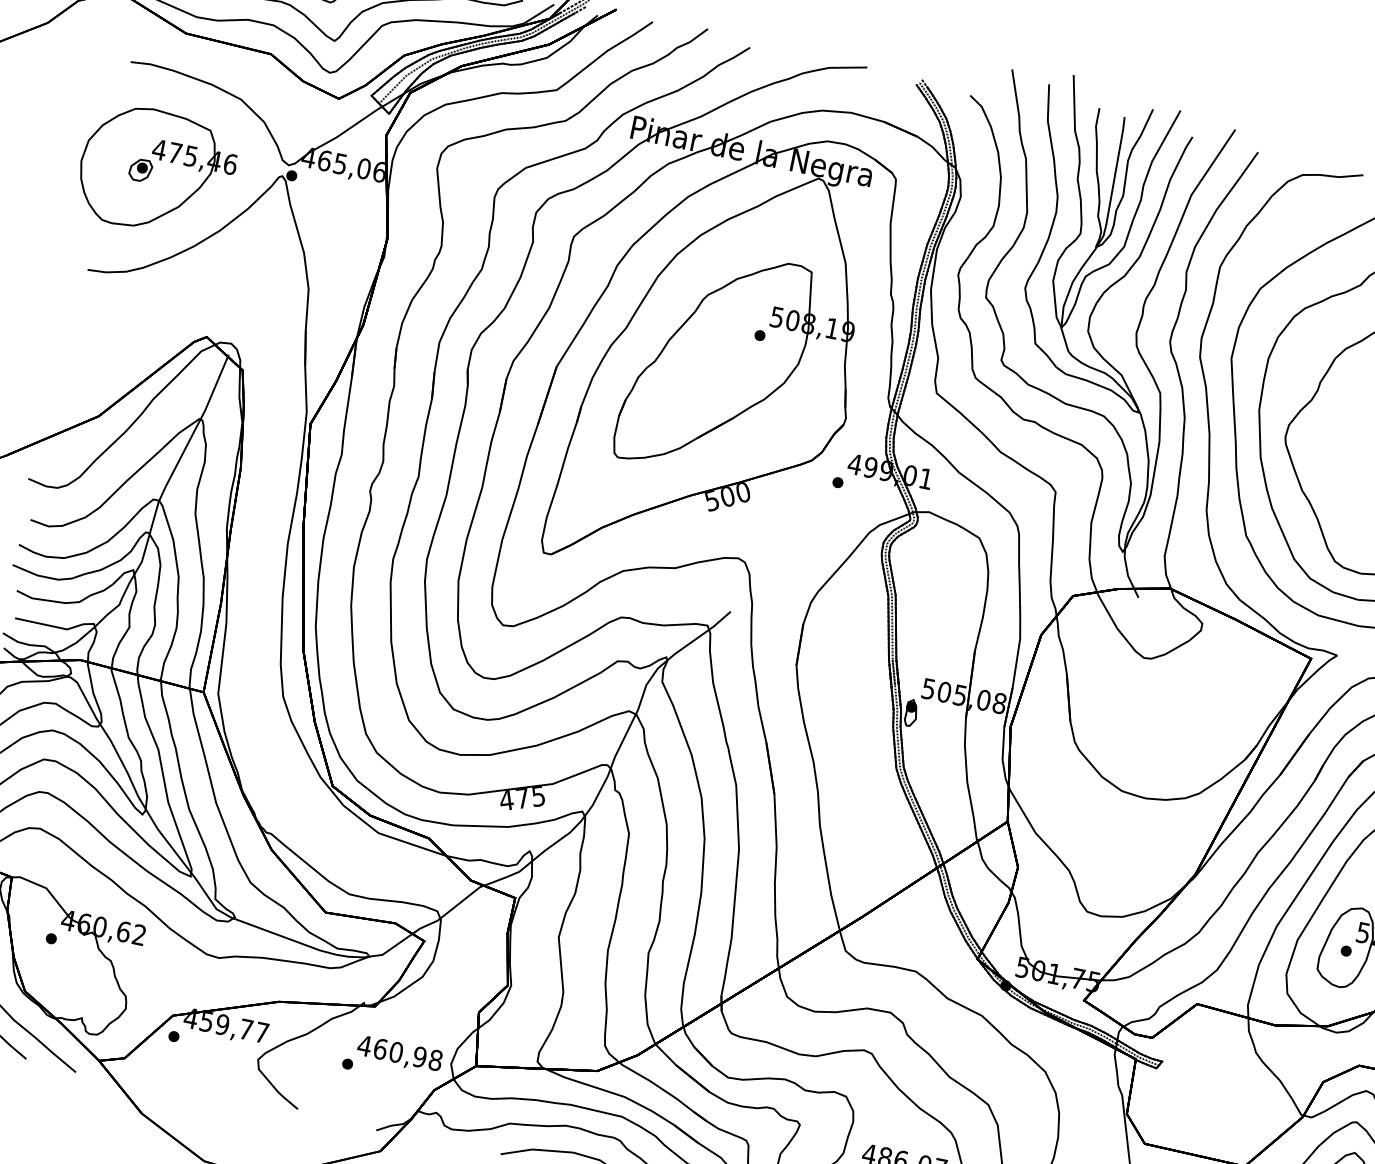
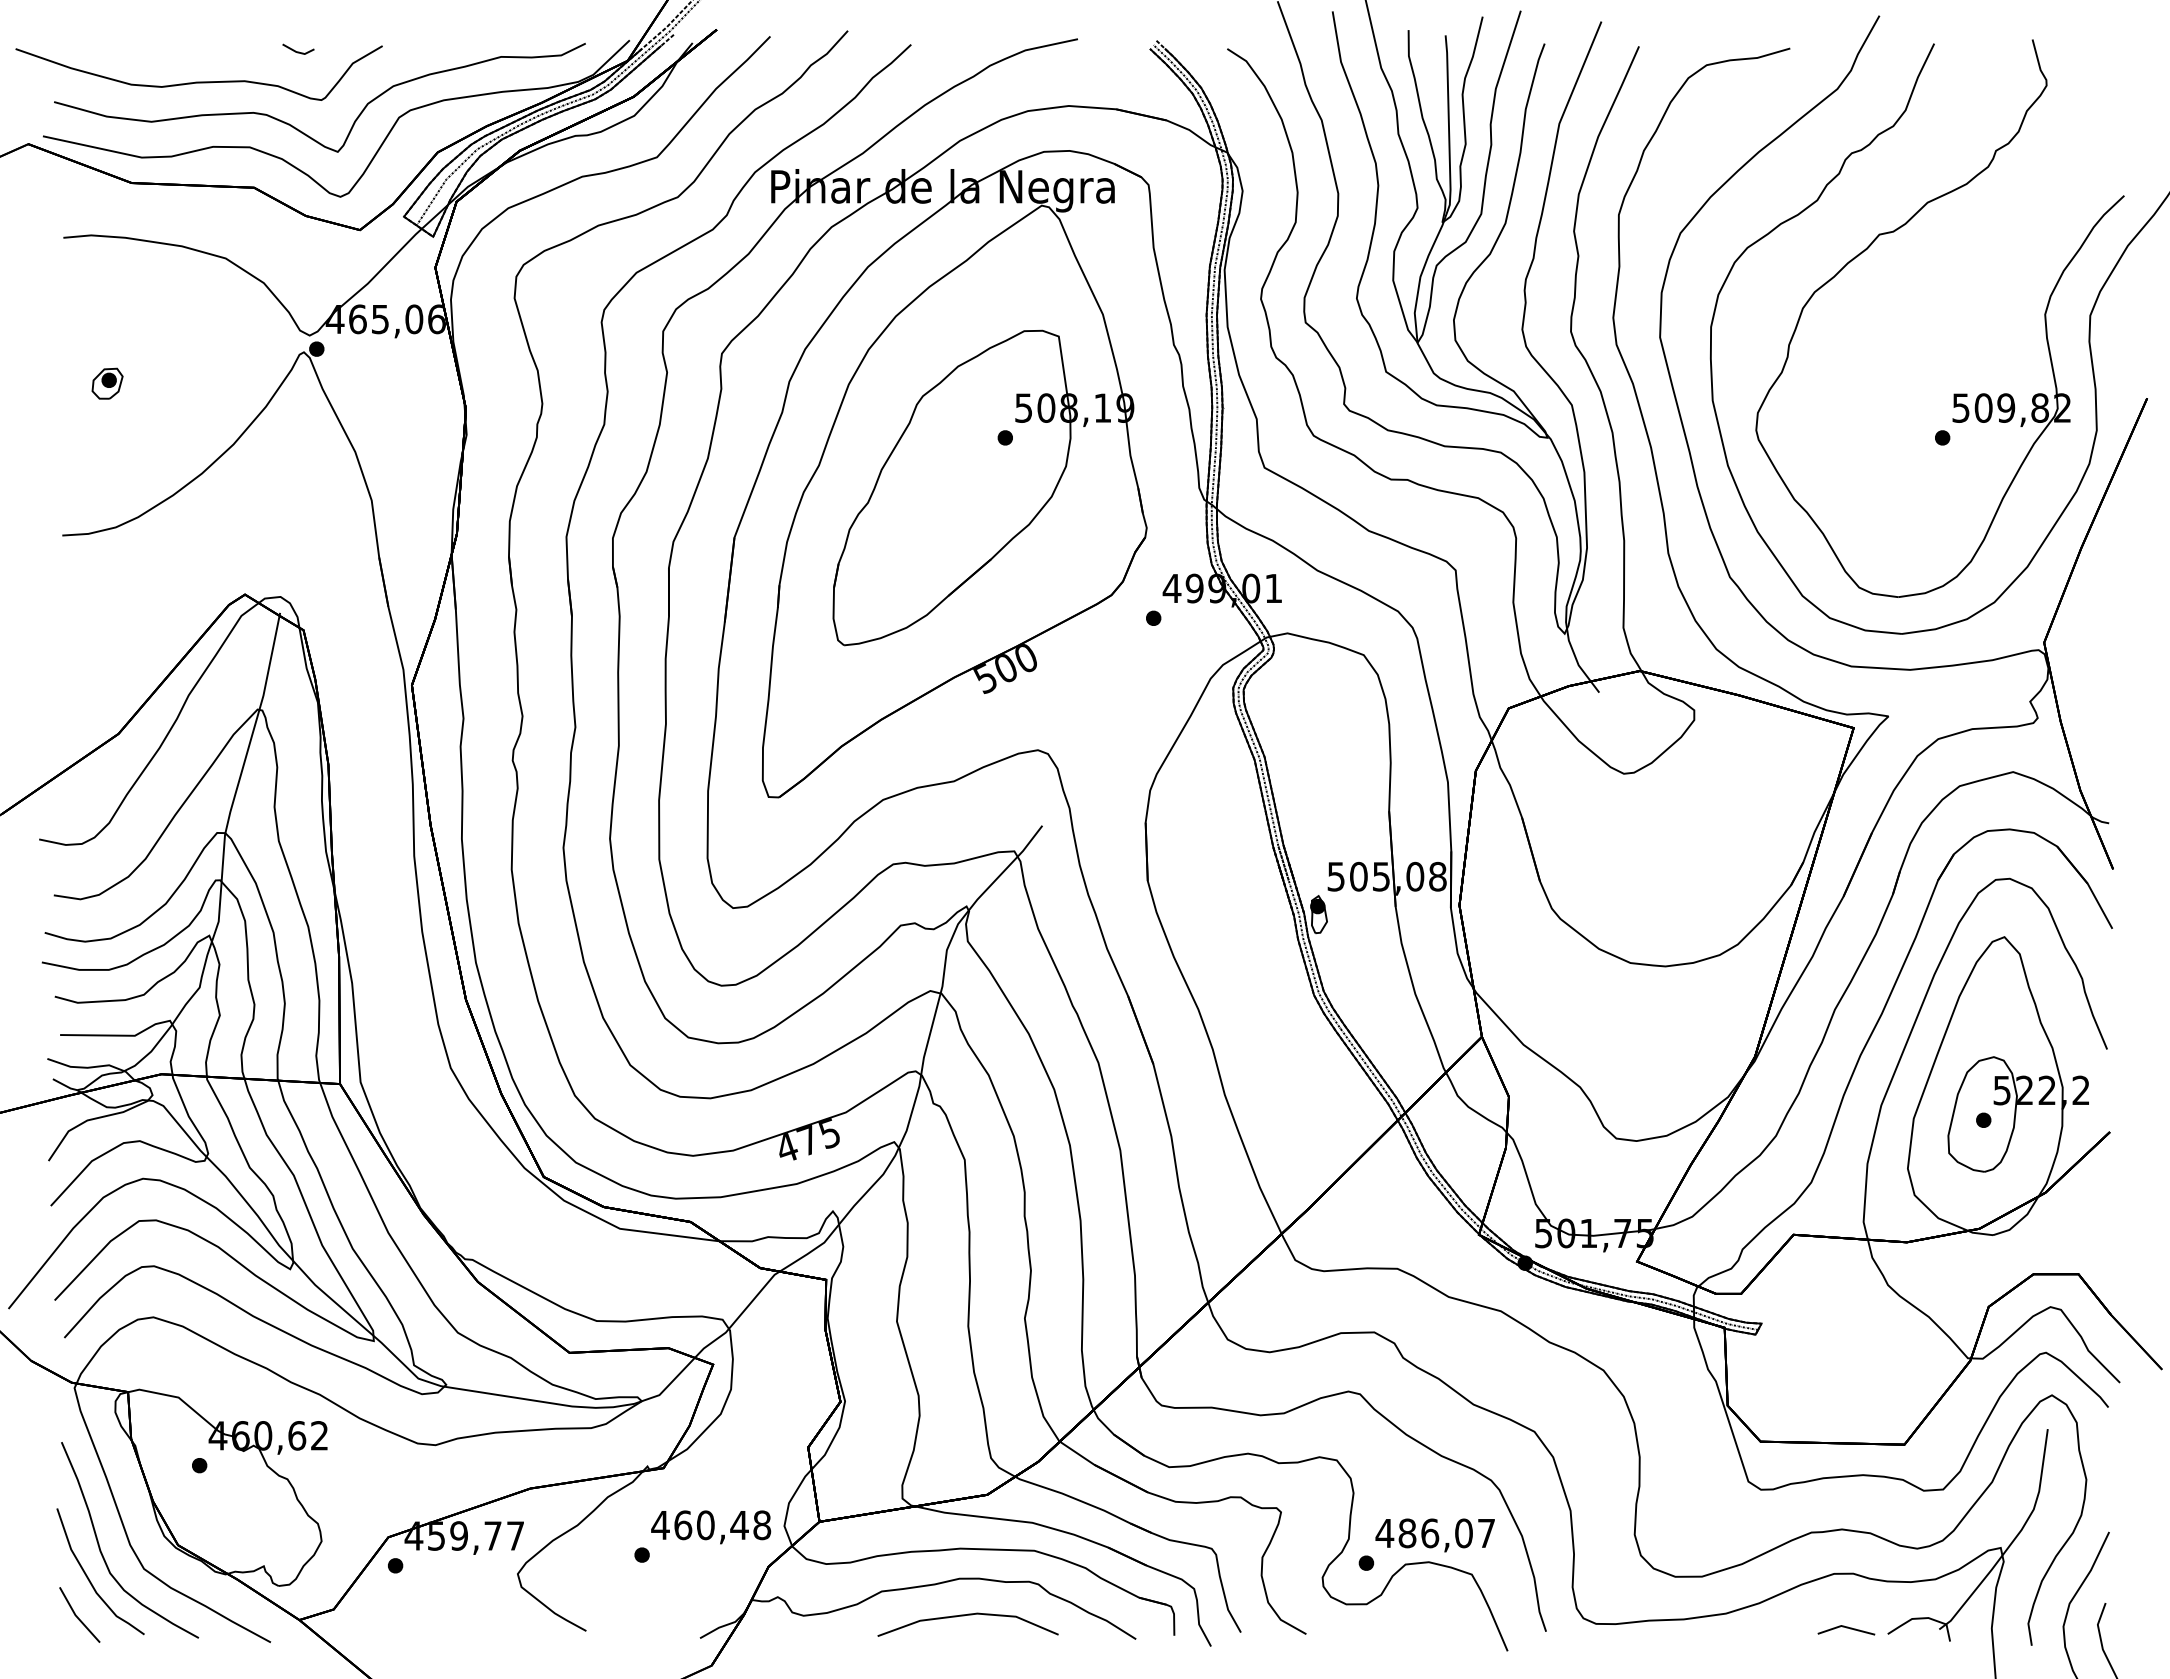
part: (157, 171) -> (130, 380), removed
text: (419, 1057) -> (739, 1525), 460,98 -> 460,48

